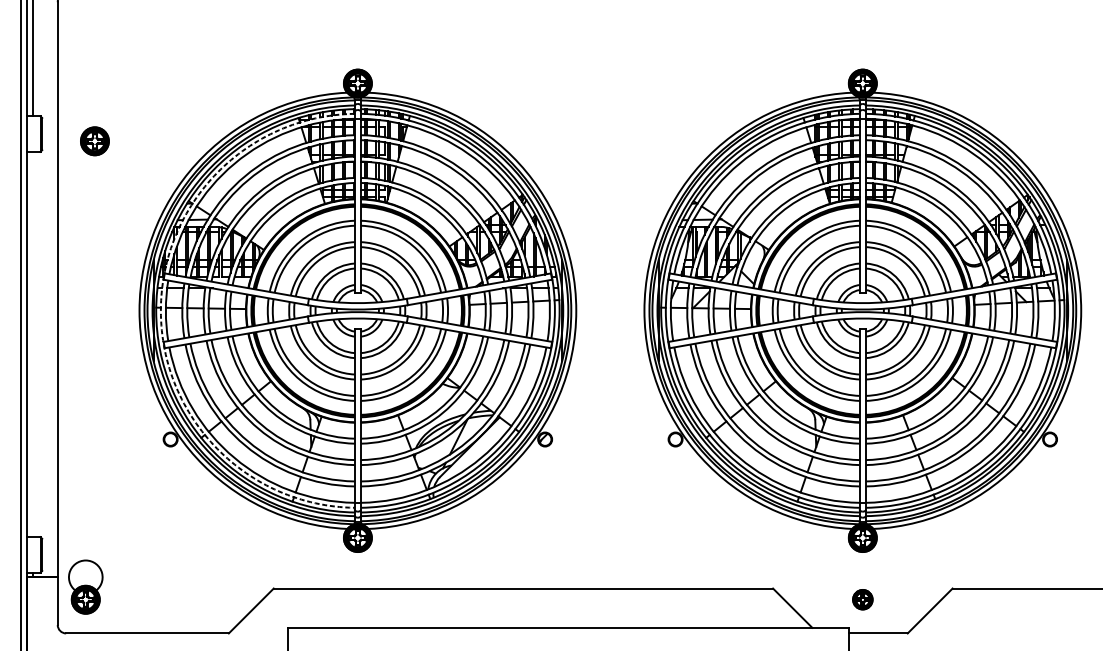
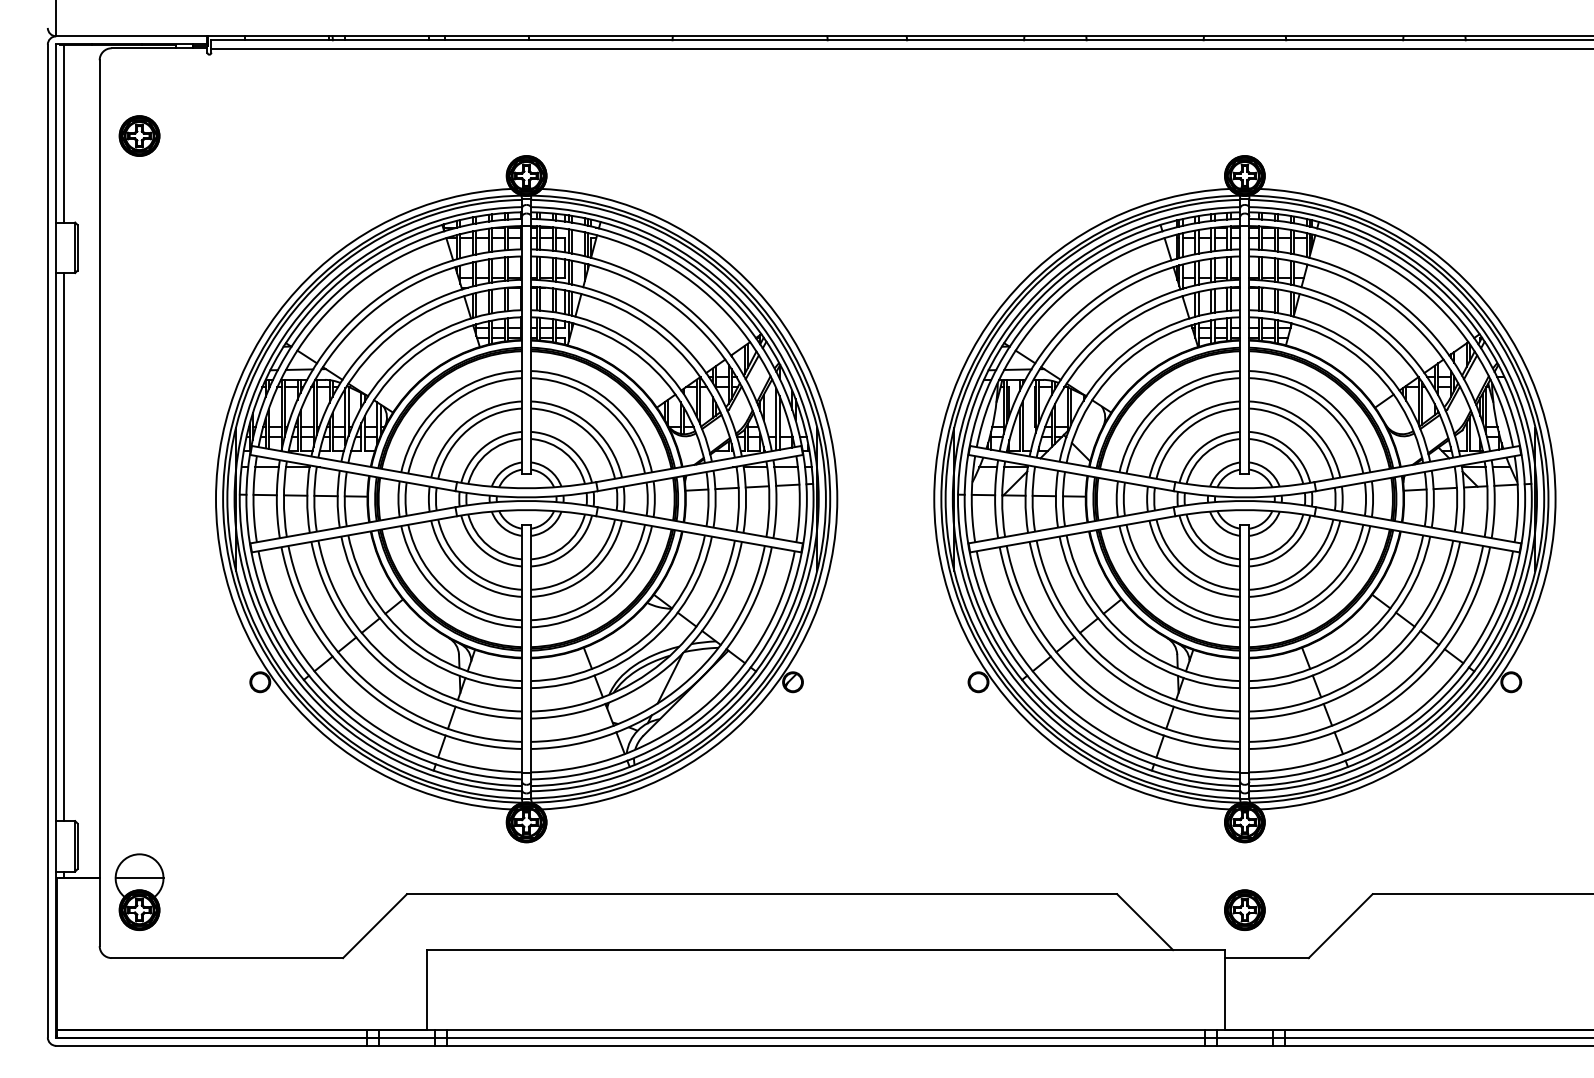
part: (94, 140) -> (139, 135), moved
arc: (160, 311) -> (246, 499), dashed -> solid
line: (33, 344) -> (64, 547), added
line: (85, 577) -> (139, 878), added
part: (862, 599) -> (1244, 909), size x1.43

